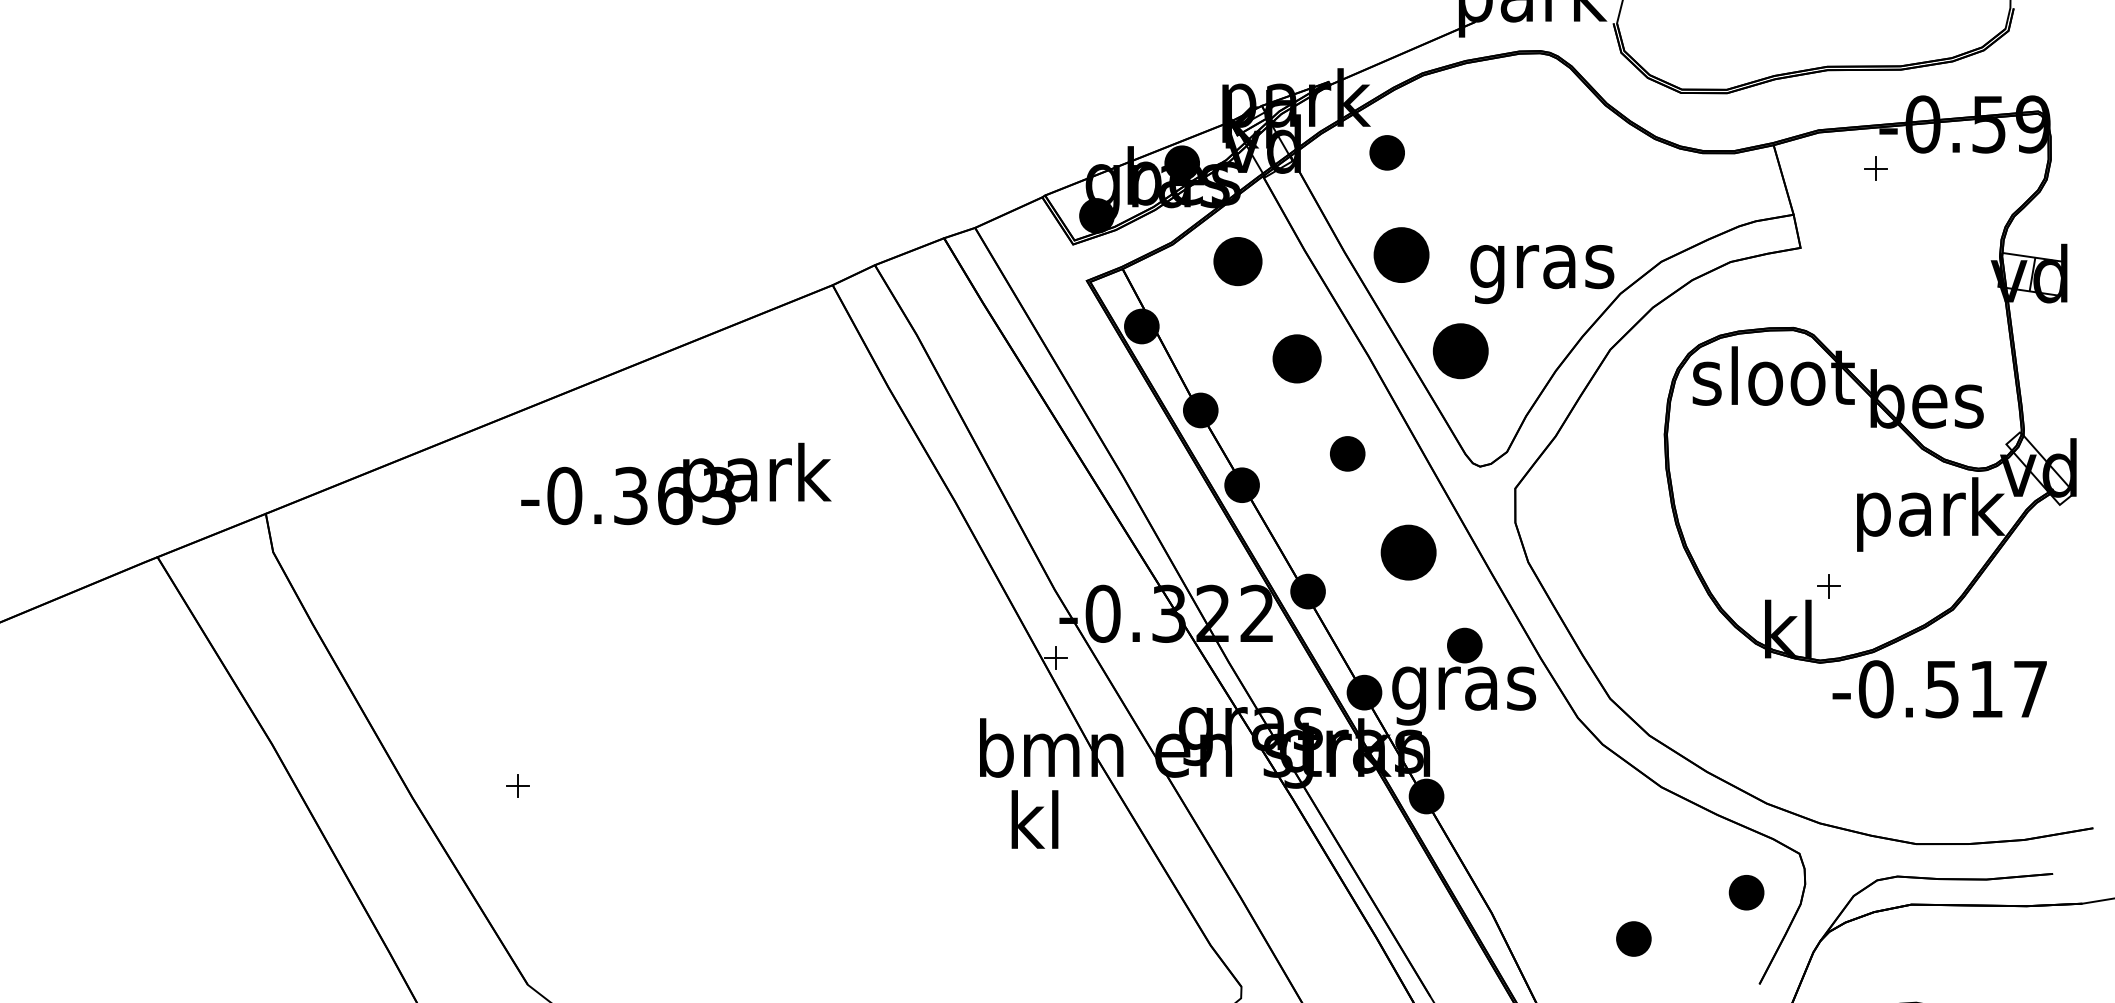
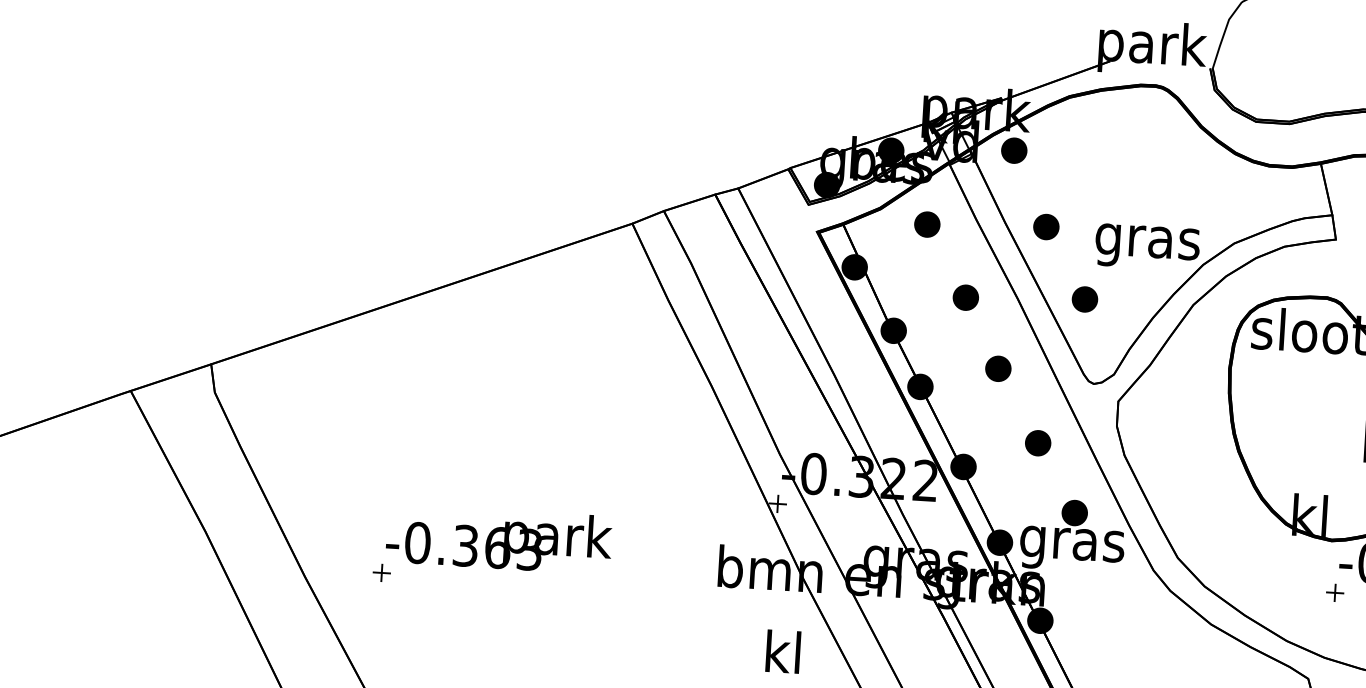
part: (1386, 152) -> (1013, 150), moved
part: (1401, 254) -> (1046, 226), size x0.62
part: (1237, 261) -> (926, 224), size x0.71
part: (1460, 351) -> (1084, 299), size x0.62
part: (1296, 358) -> (965, 297), size x0.71
text: (676, 483) -> (499, 538), moved
part: (1408, 552) -> (1038, 443), size x0.62
part: (1828, 586) -> (1334, 592), moved
text: (1034, 819) -> (782, 651), moved

